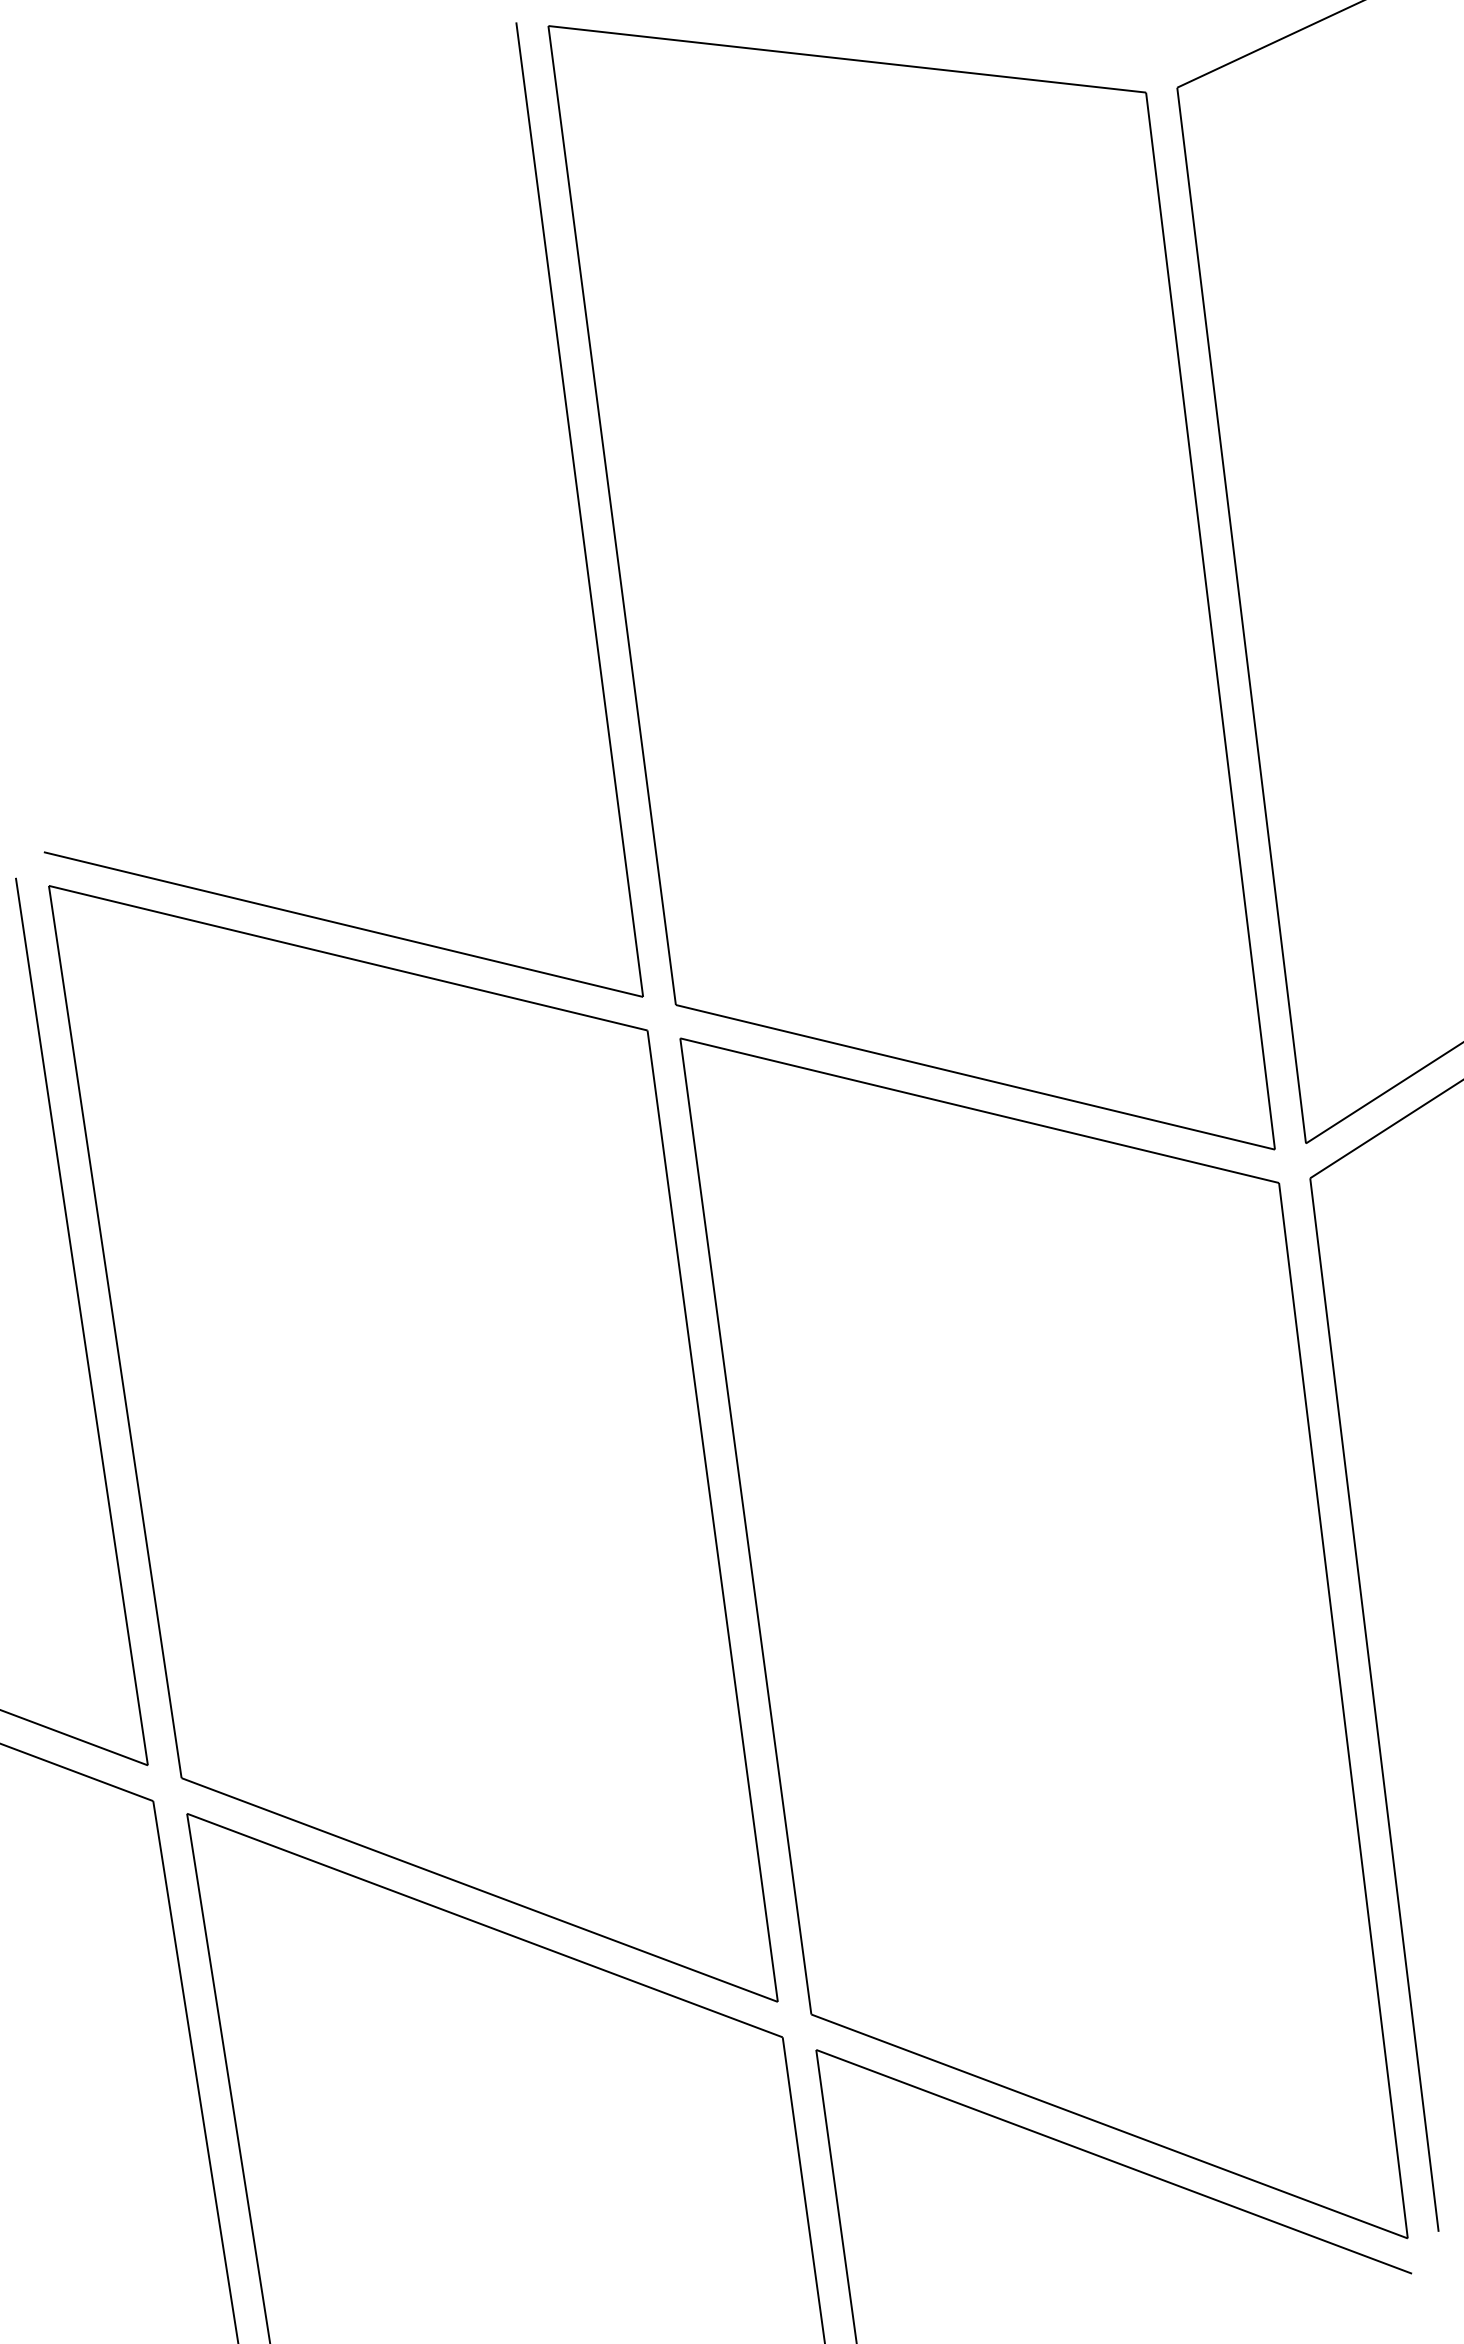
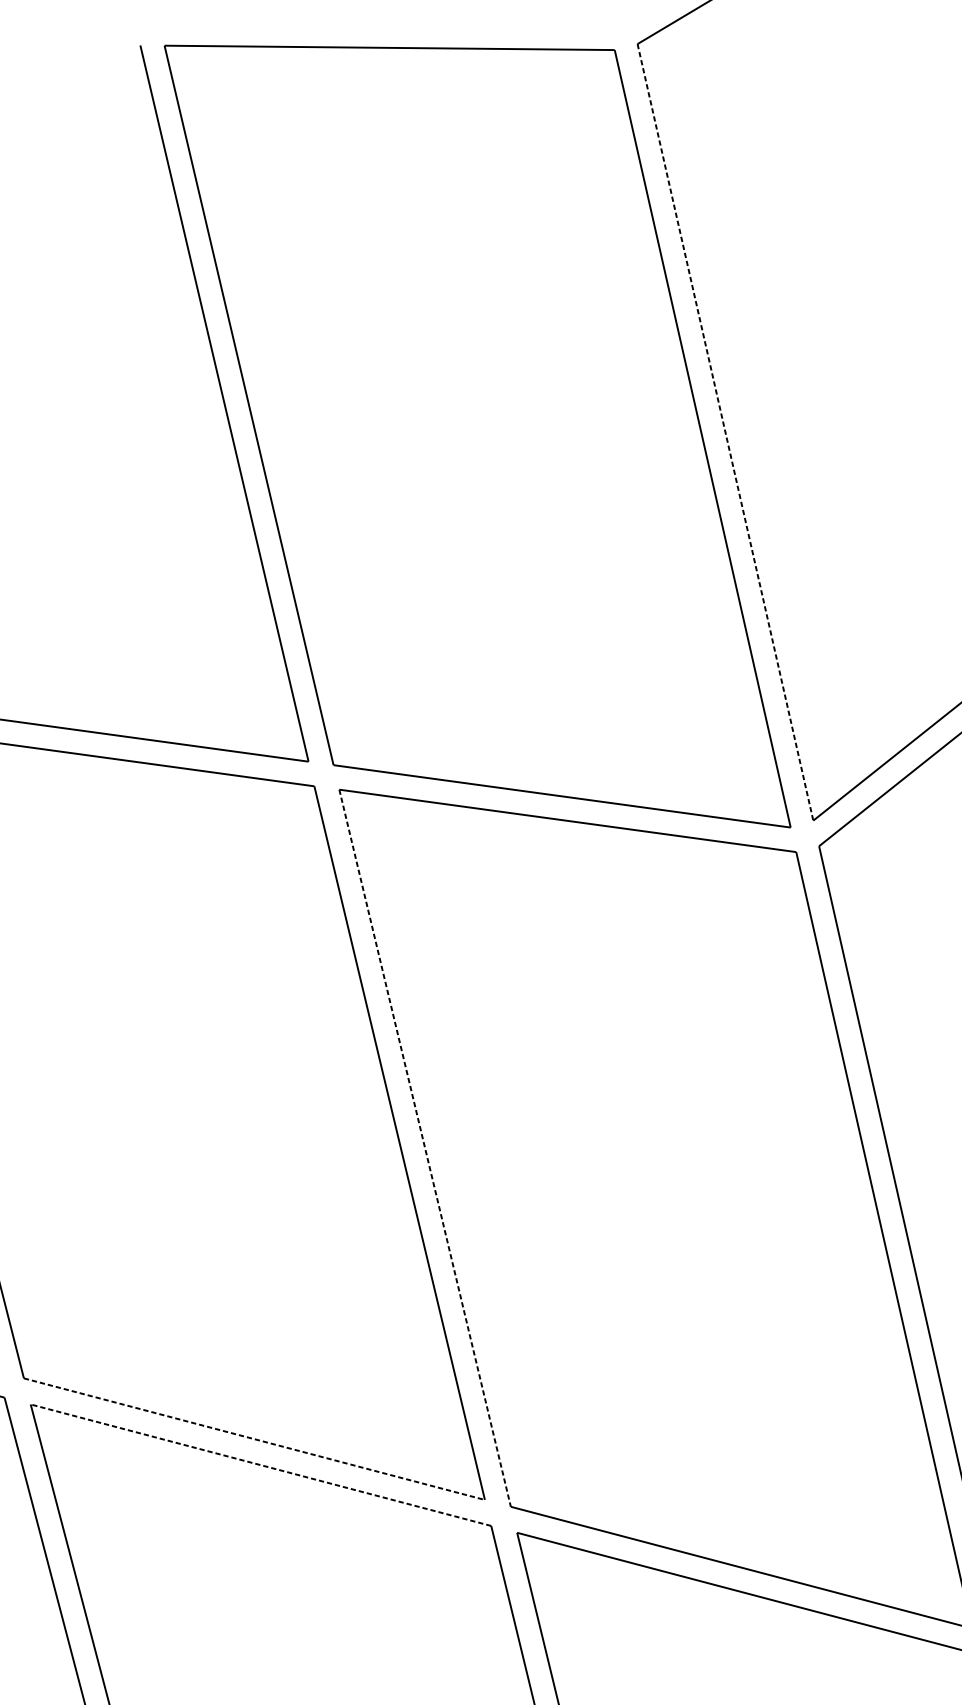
line: (1241, 615) -> (725, 432), solid -> dashed
line: (745, 1526) -> (424, 1148), solid -> dashed
line: (480, 1890) -> (255, 1439), solid -> dashed
line: (484, 1925) -> (260, 1465), solid -> dashed

